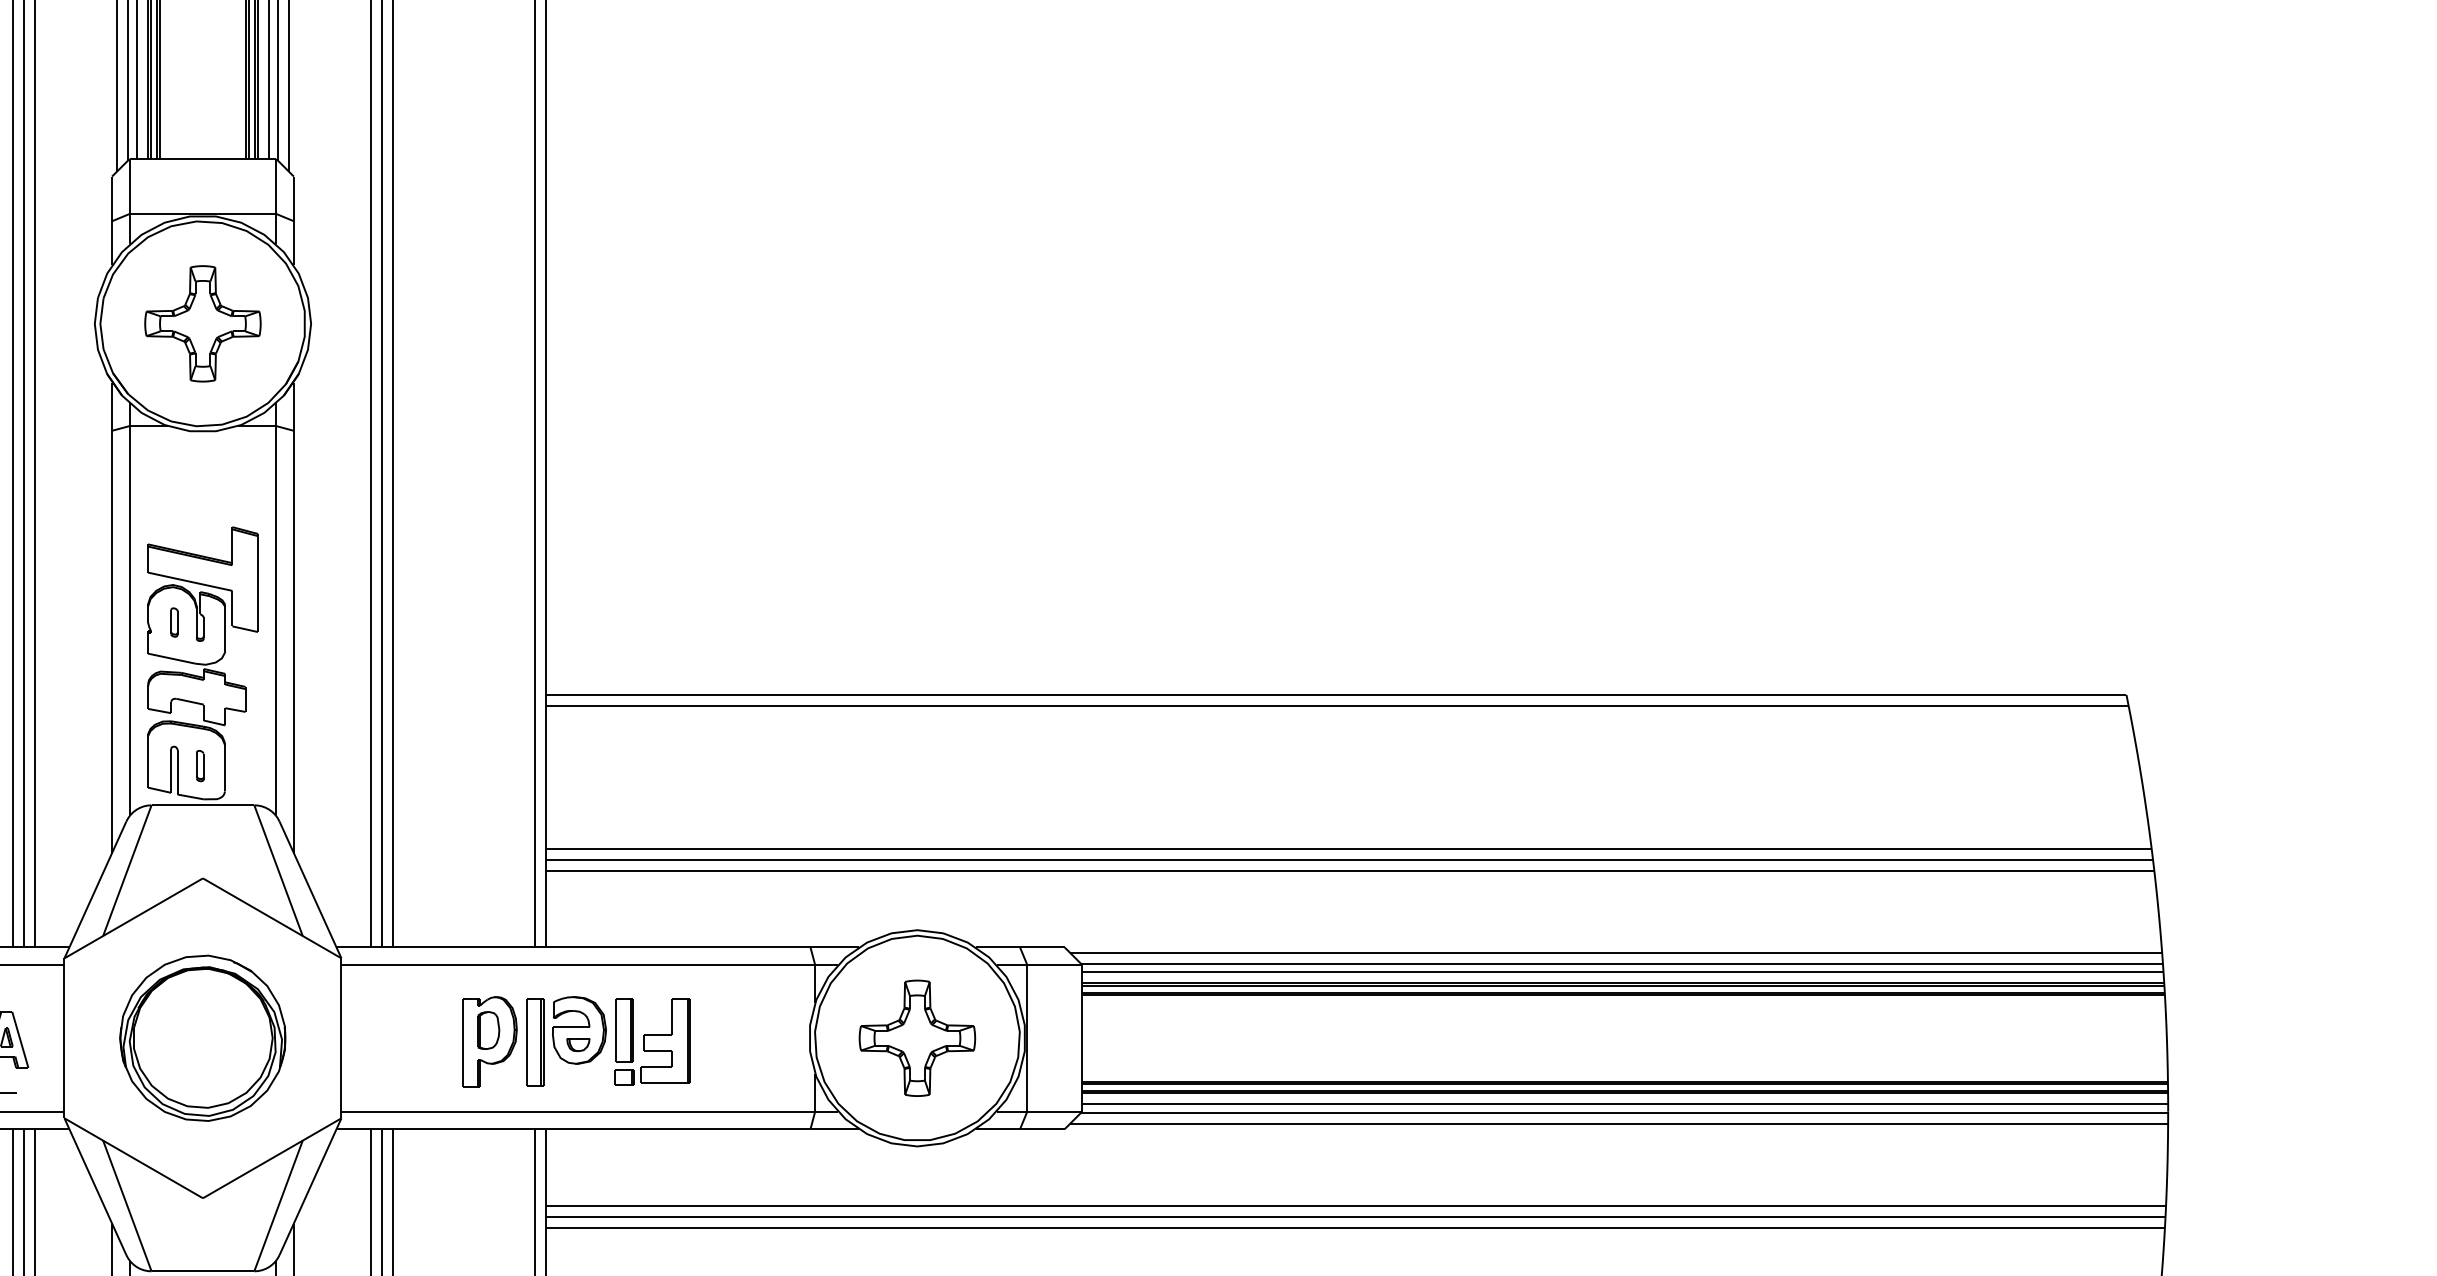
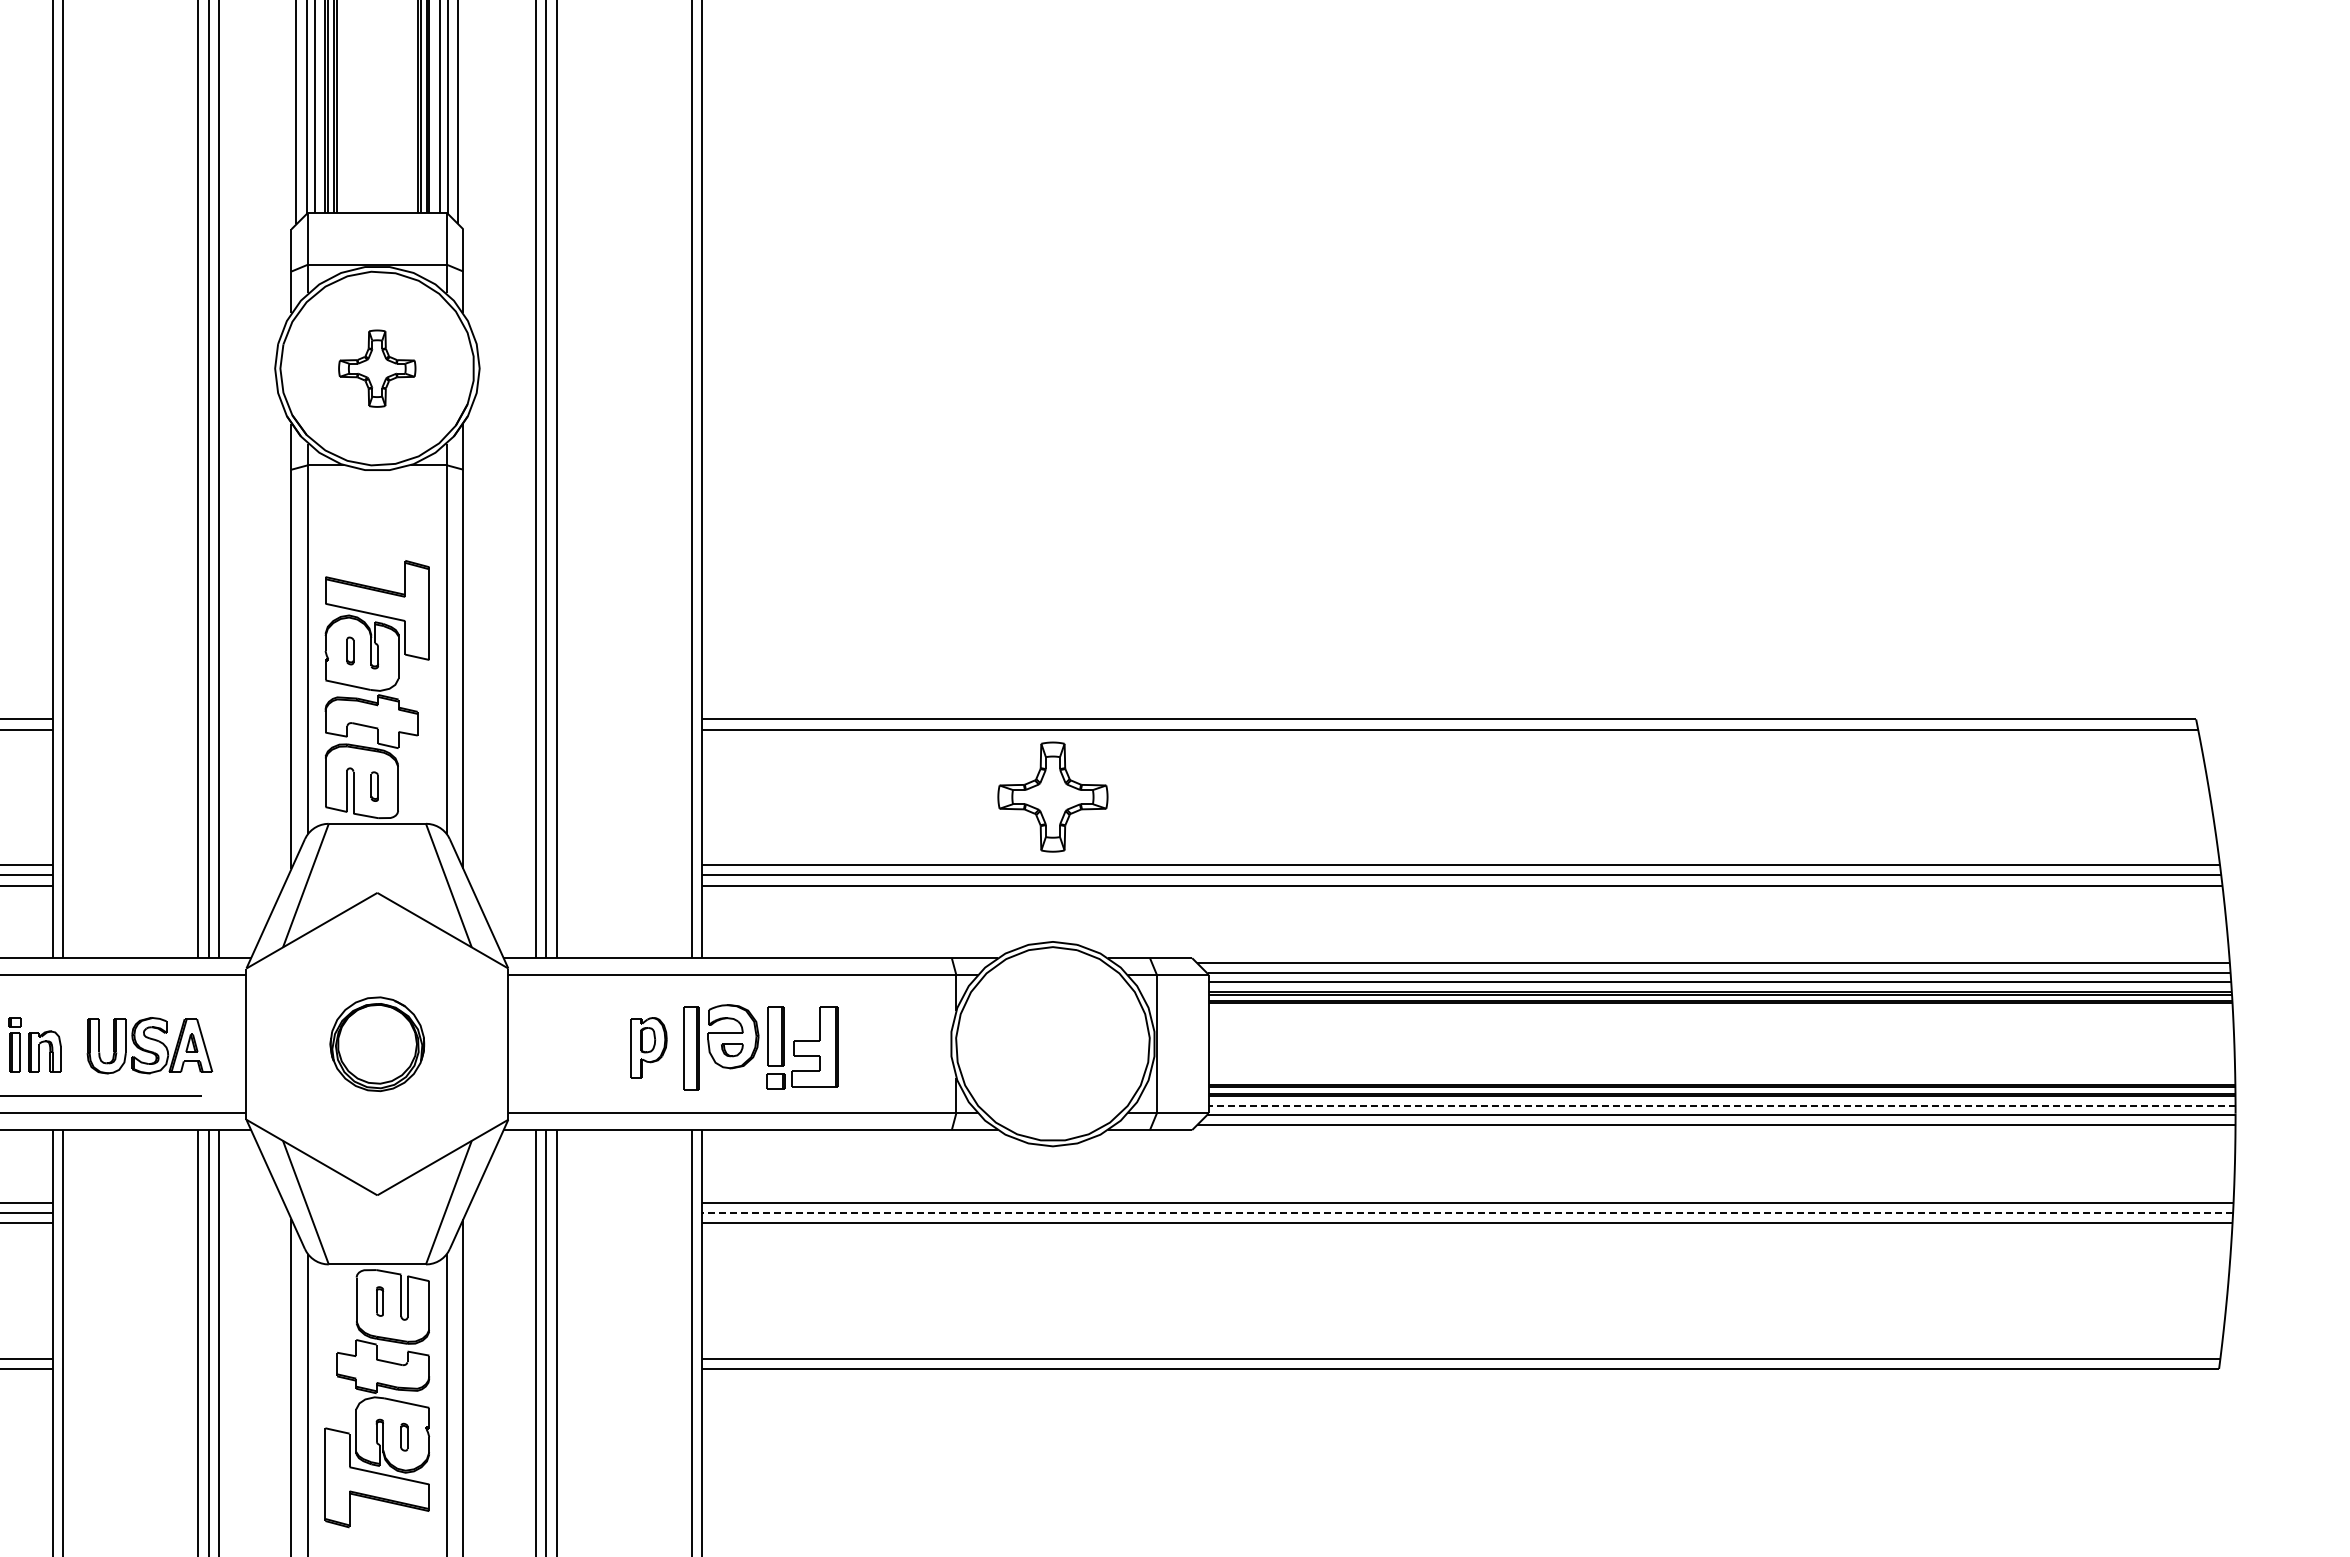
part: (202, 323) -> (376, 368), size x0.7
part: (916, 1037) -> (1052, 796), moved
part: (203, 1038) -> (377, 1044), size x0.6
part: (490, 1041) -> (649, 1047), size x0.7
line: (1624, 1104) -> (1721, 1106), solid -> dashed
line: (1355, 1217) -> (1467, 1213), solid -> dashed

